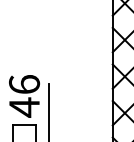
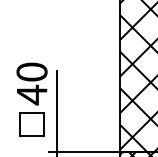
text: (23, 83) -> (31, 71), 46 -> 40

